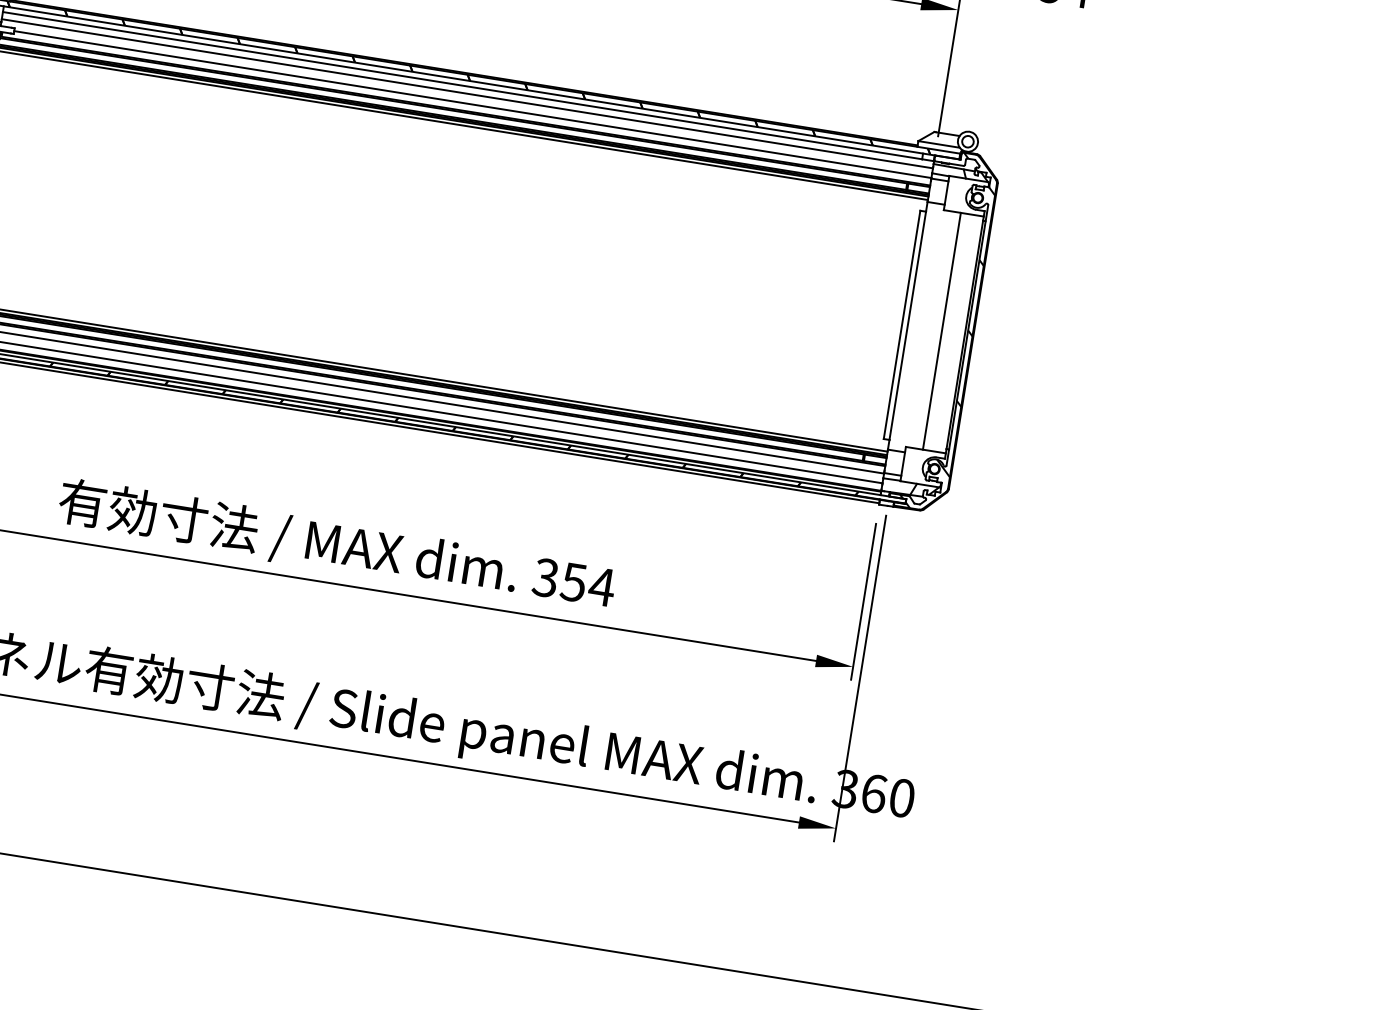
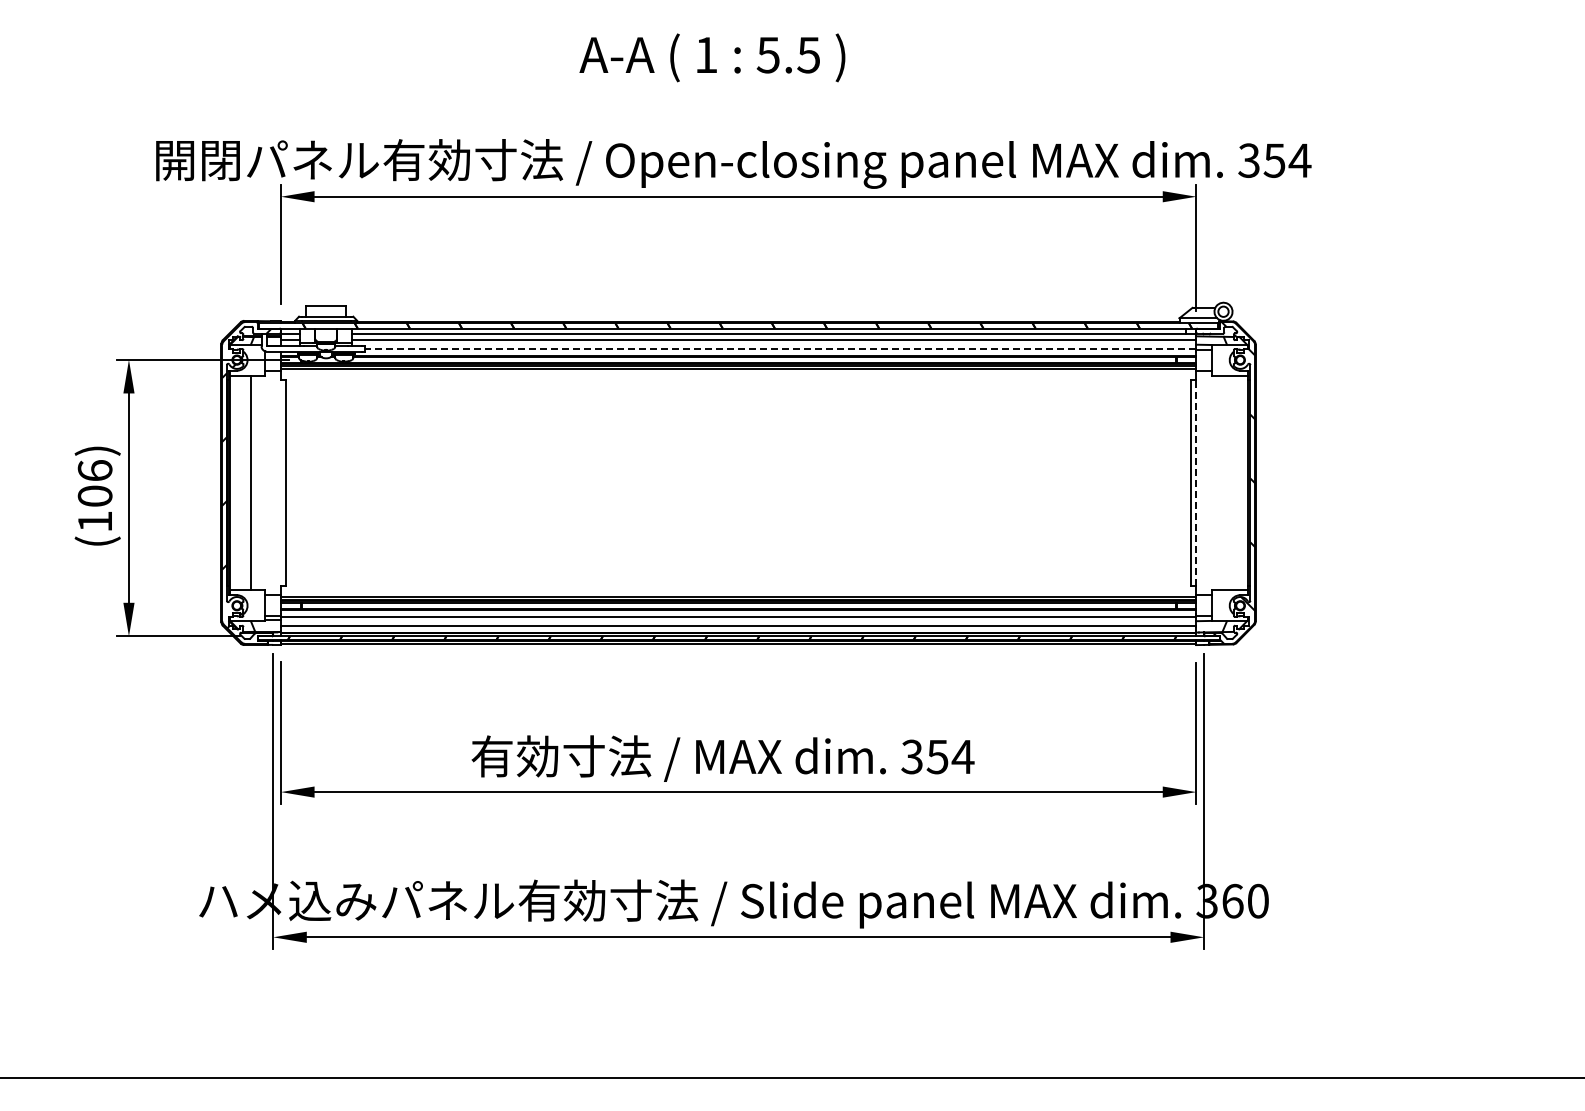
line: (472, 105) -> (780, 349), solid -> dashed
line: (907, 325) -> (1196, 482), solid -> dashed
line: (942, 330) -> (1227, 482), removed

